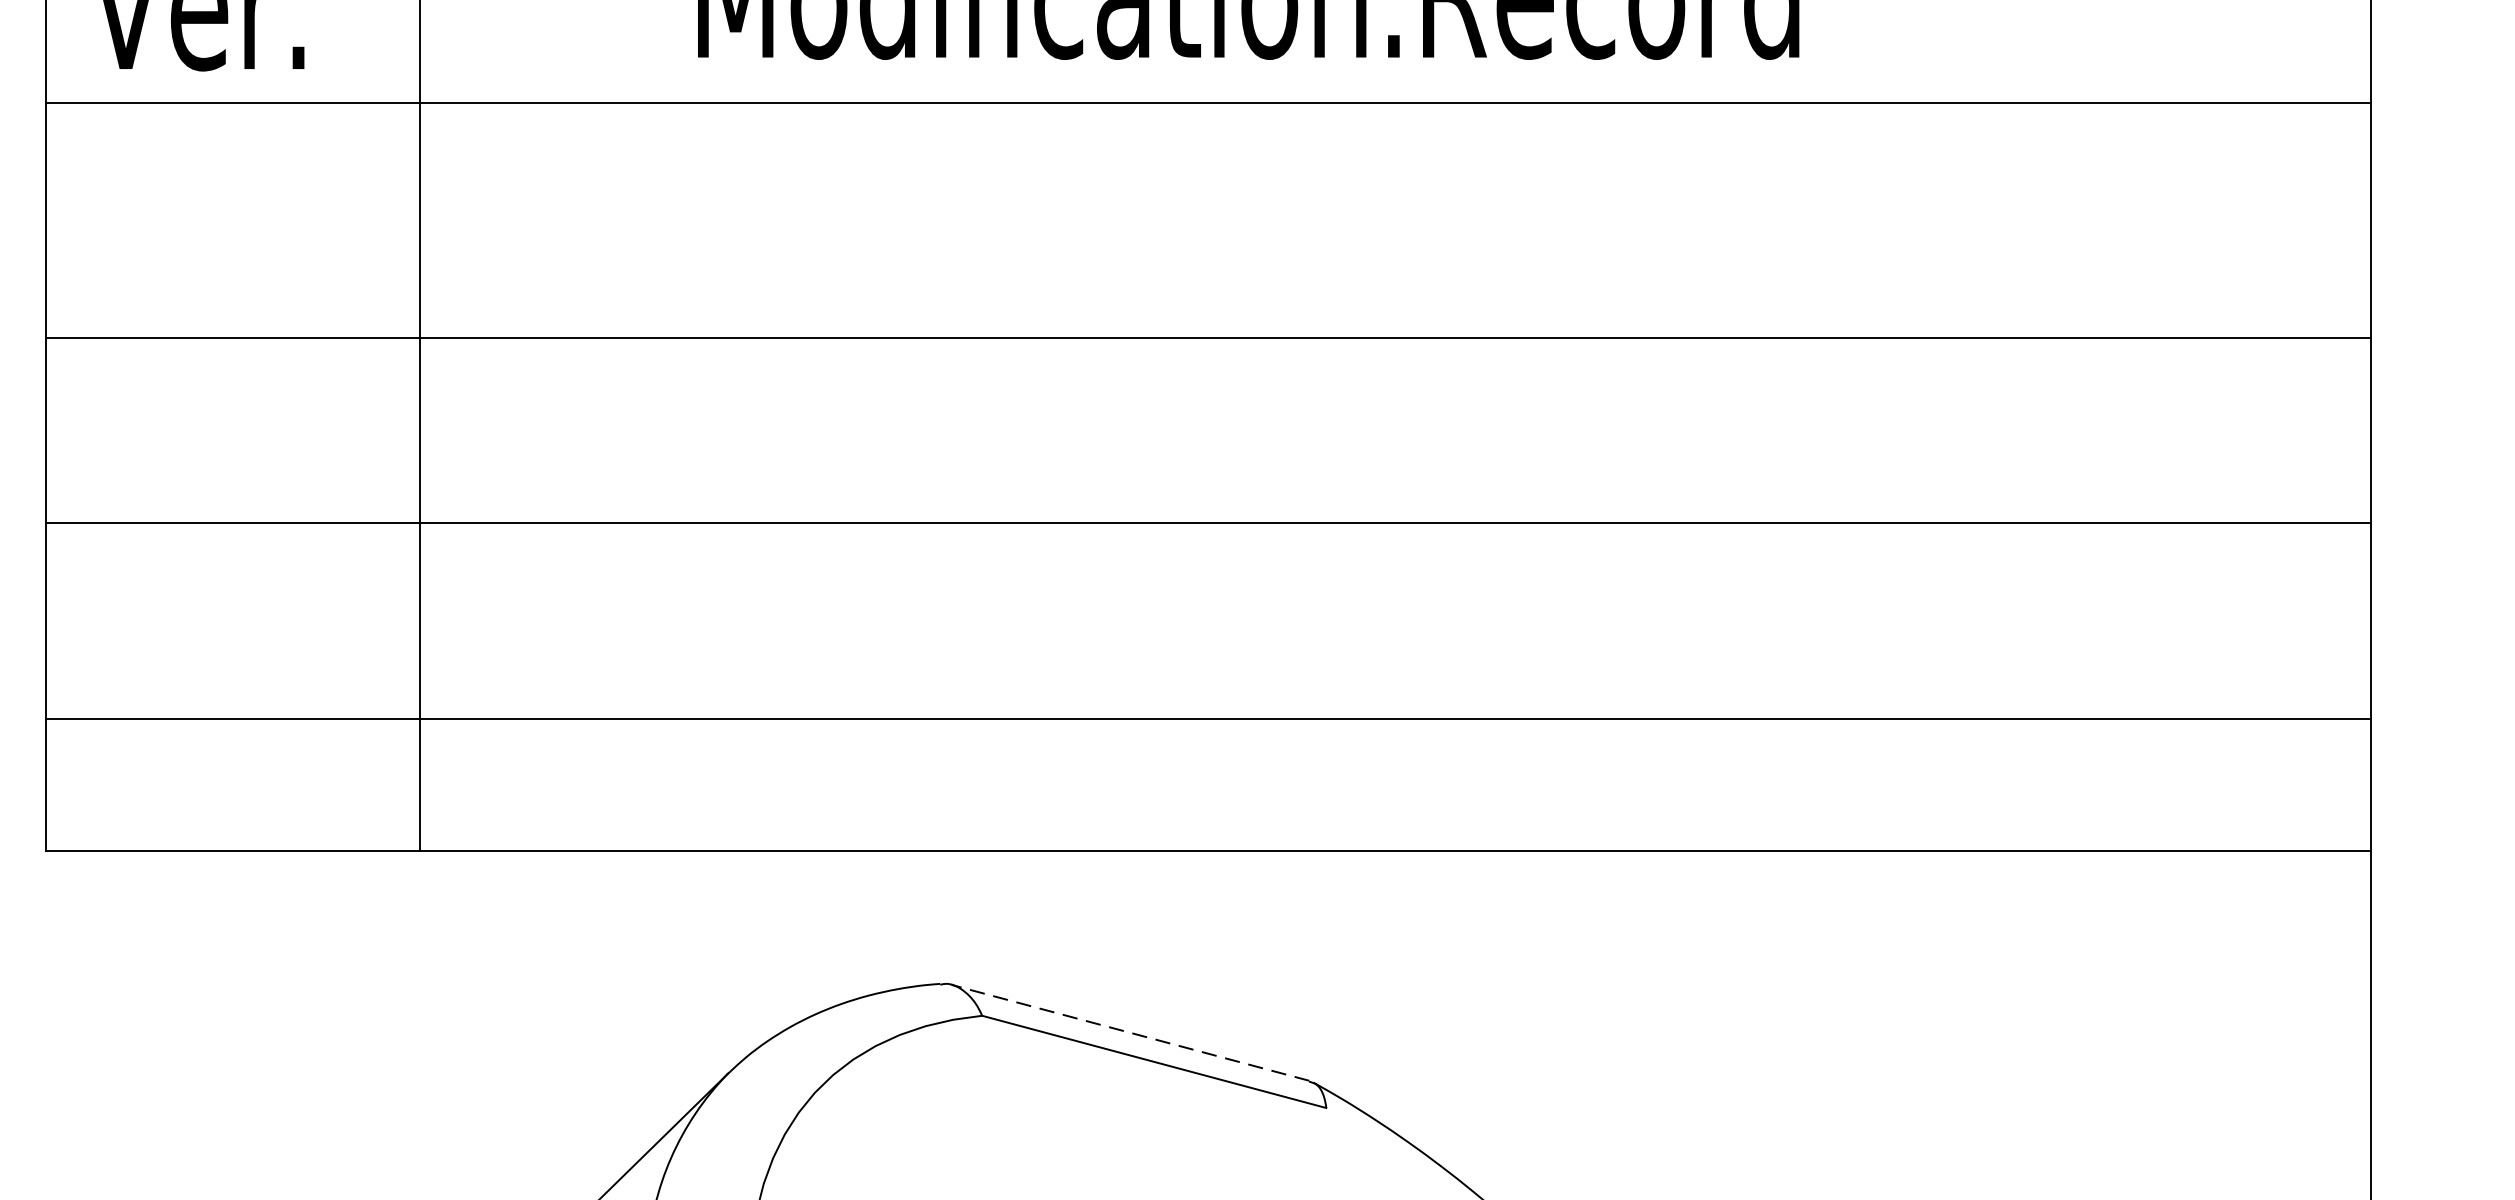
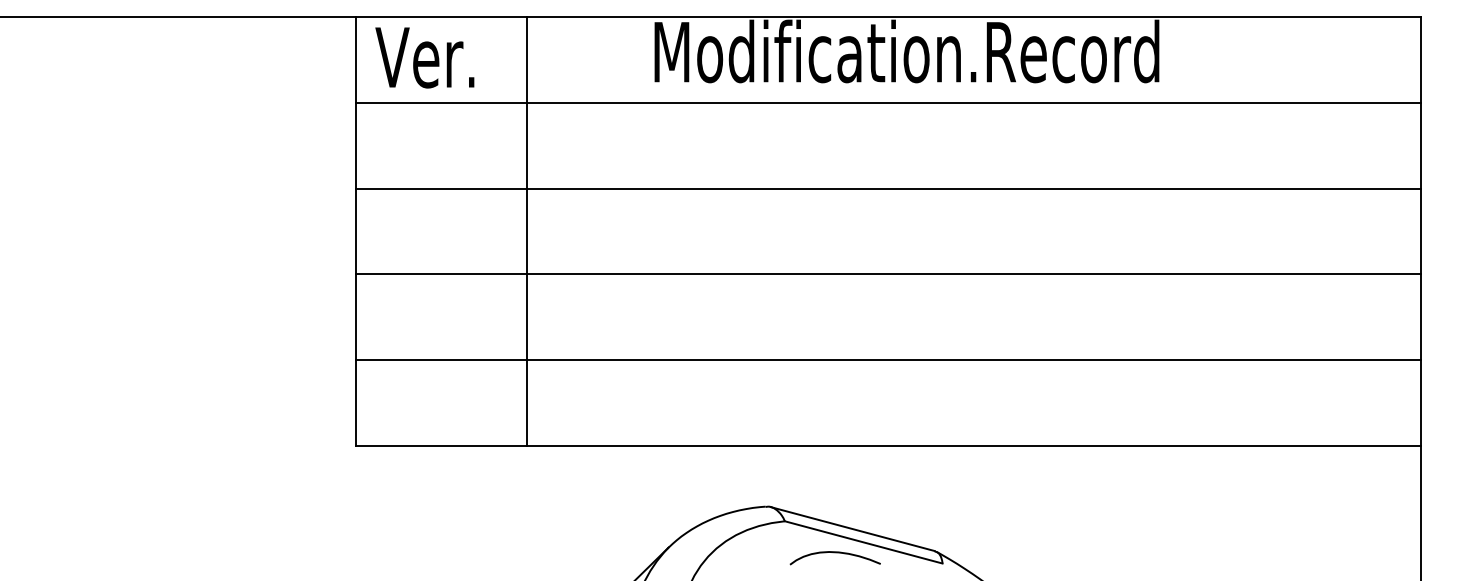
line: (1208, 337) -> (888, 188), moved
line: (1208, 523) -> (888, 274), moved
line: (1208, 719) -> (888, 360), moved
line: (1129, 1033) -> (852, 529), dashed -> solid
curve: (1090, 1086) -> (834, 553), added

